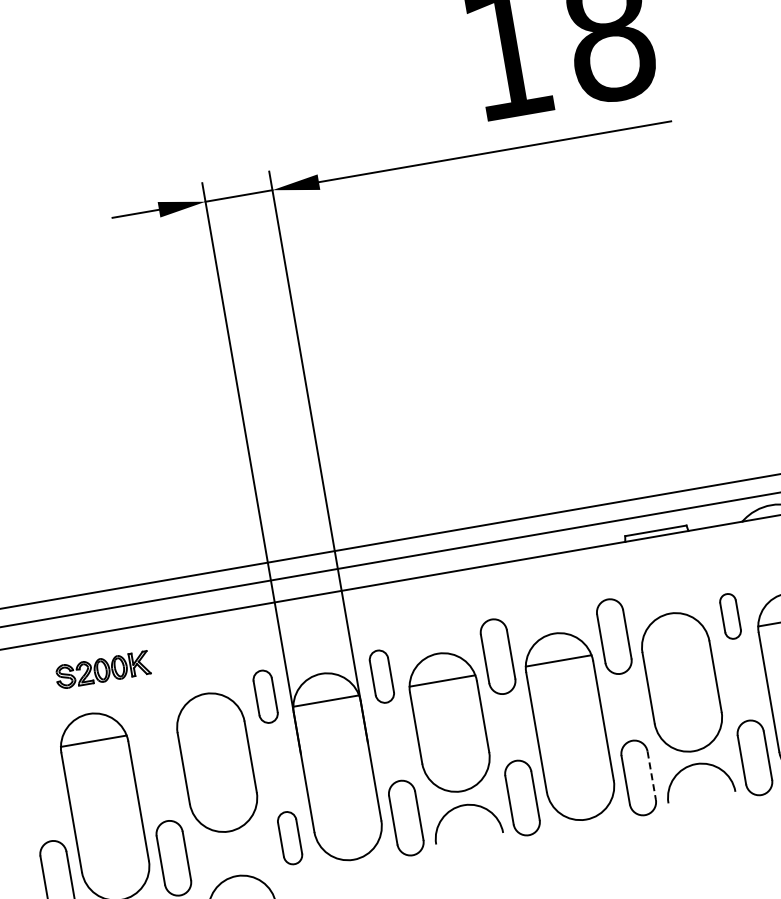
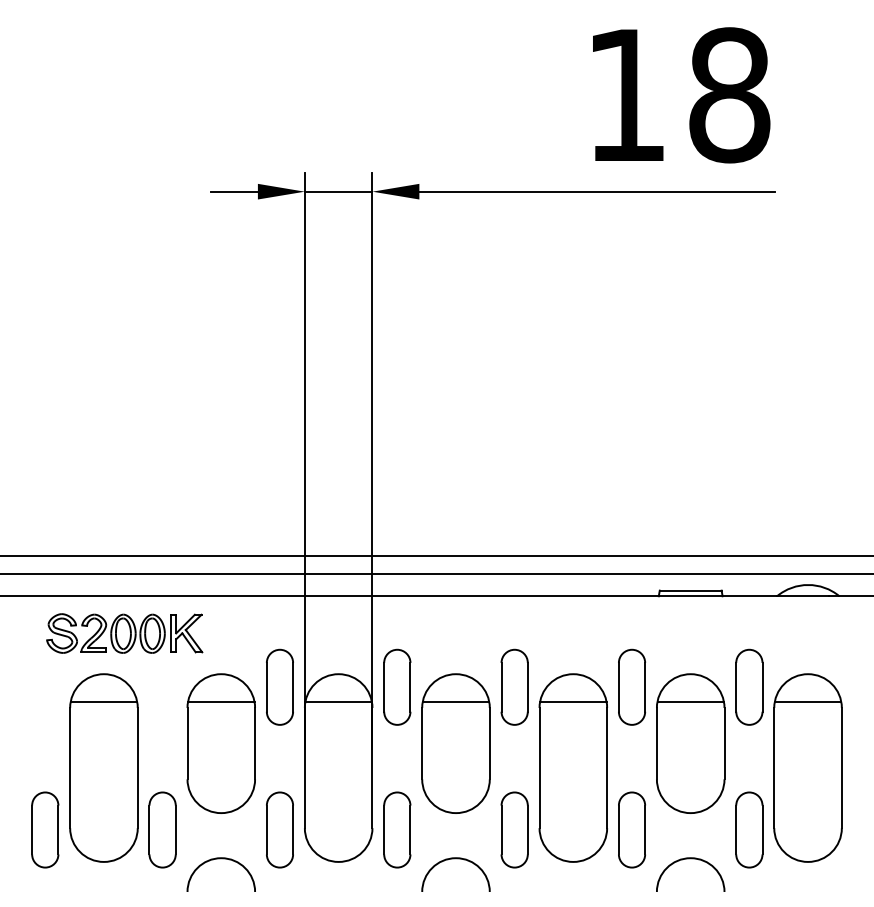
part: (730, 615) -> (749, 686), size x1.67
line: (674, 640) -> (690, 701), added
part: (102, 670) -> (124, 633), size x1.67
part: (381, 675) -> (397, 686), size x1.43
part: (265, 696) -> (279, 686), size x1.43
line: (210, 720) -> (221, 701), added
arc: (696, 765) -> (690, 859), moved
line: (652, 776) -> (645, 830), dashed -> solid
arc: (463, 806) -> (455, 859), moved
part: (289, 837) -> (279, 829), size x1.43

